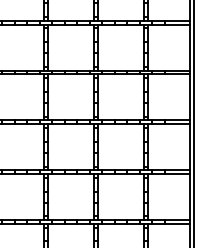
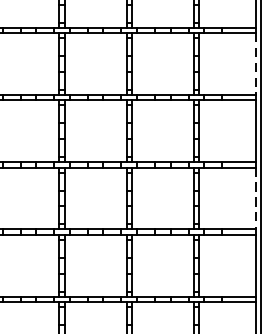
line: (189, 47) -> (255, 63), solid -> dashed
line: (189, 147) -> (255, 198), solid -> dashed

